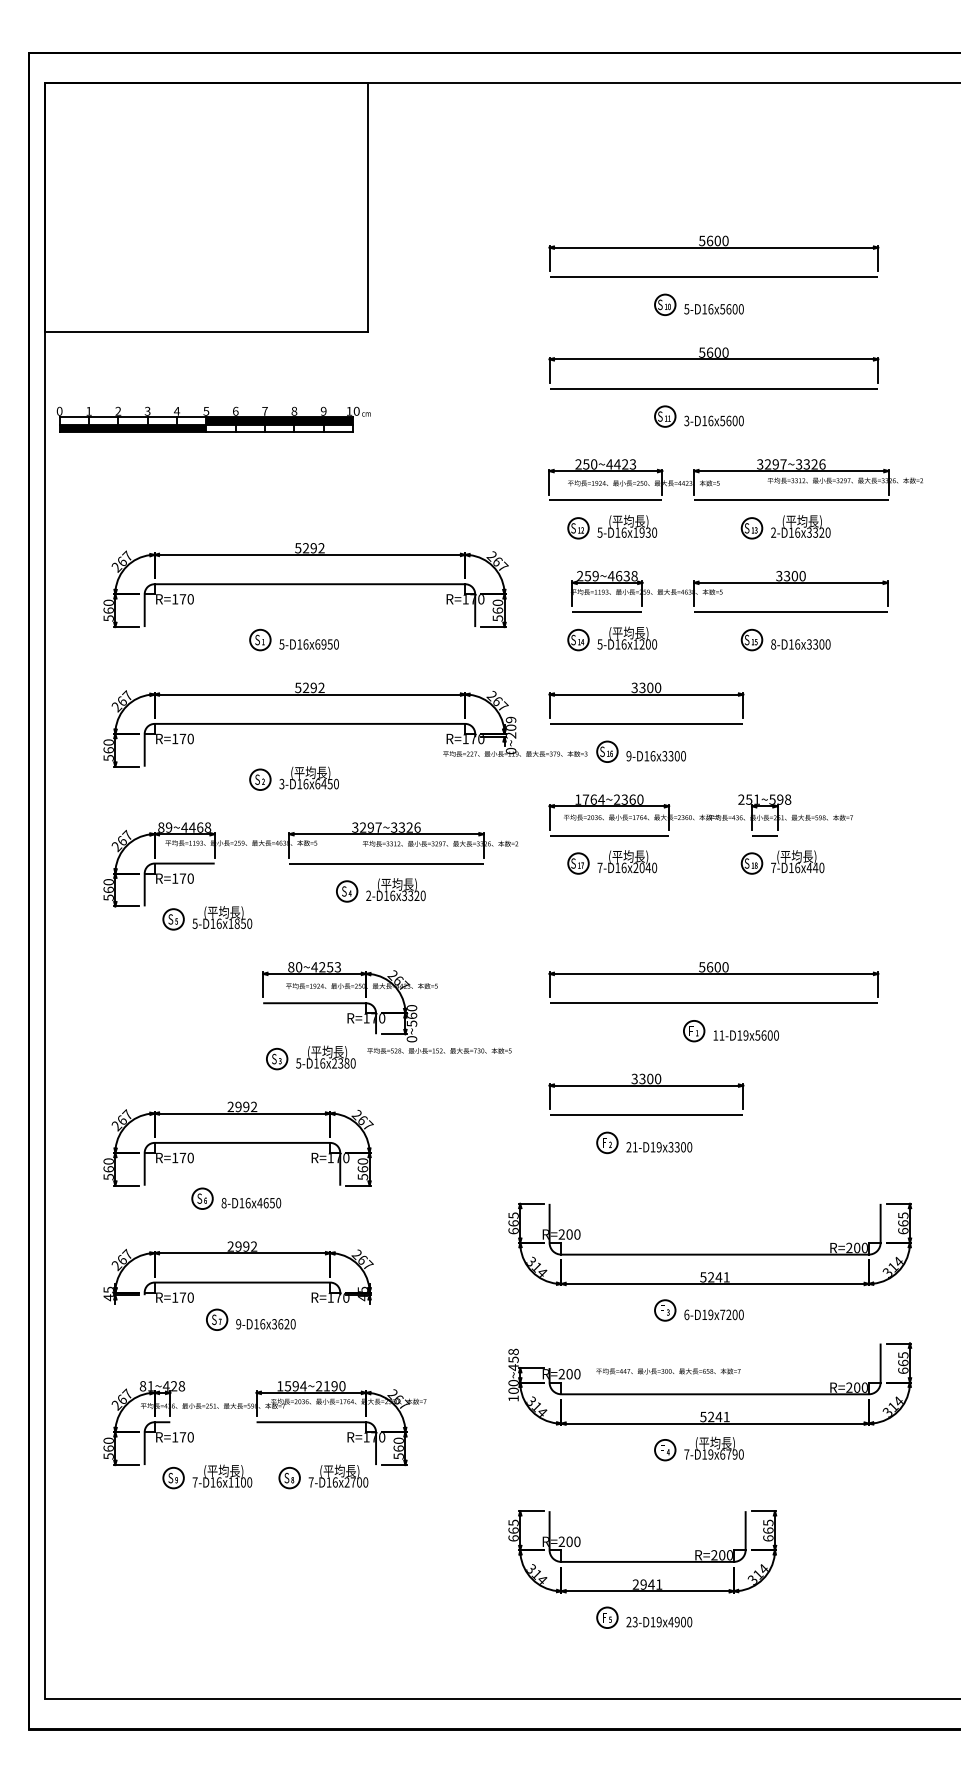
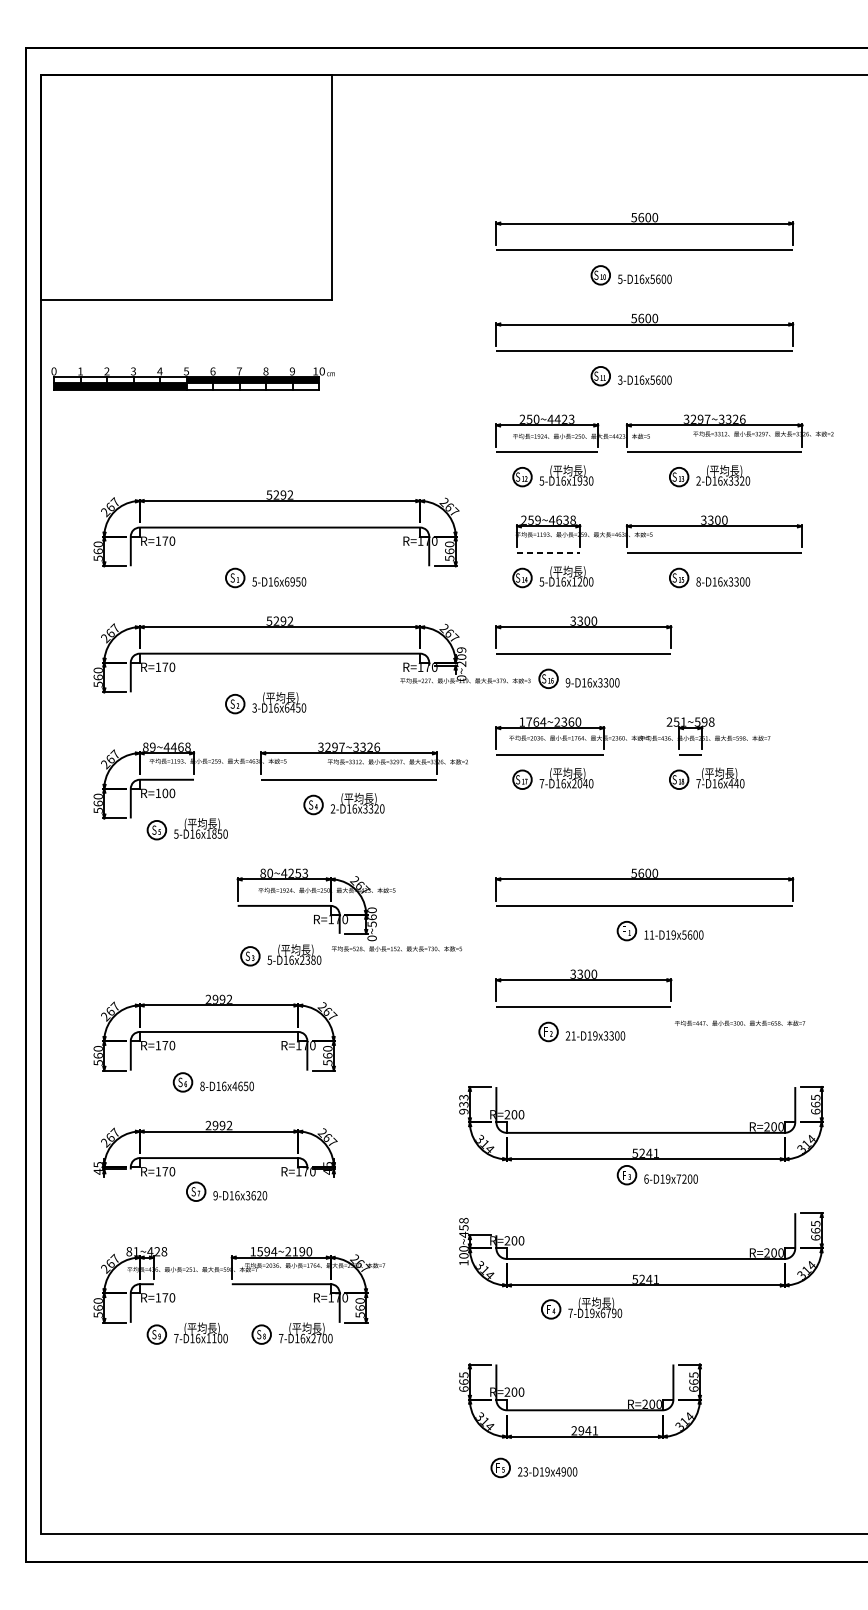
line: (607, 612) -> (548, 553), solid -> dashed
text: (182, 878) -> (164, 793), R=170 -> R=100
text: (513, 1223) -> (463, 1104), 665 -> 933
part: (698, 1310) -> (657, 1175), moved
text: (668, 1371) -> (740, 1023), moved
part: (698, 1448) -> (581, 1307), moved
part: (644, 1617) -> (534, 1467), moved

